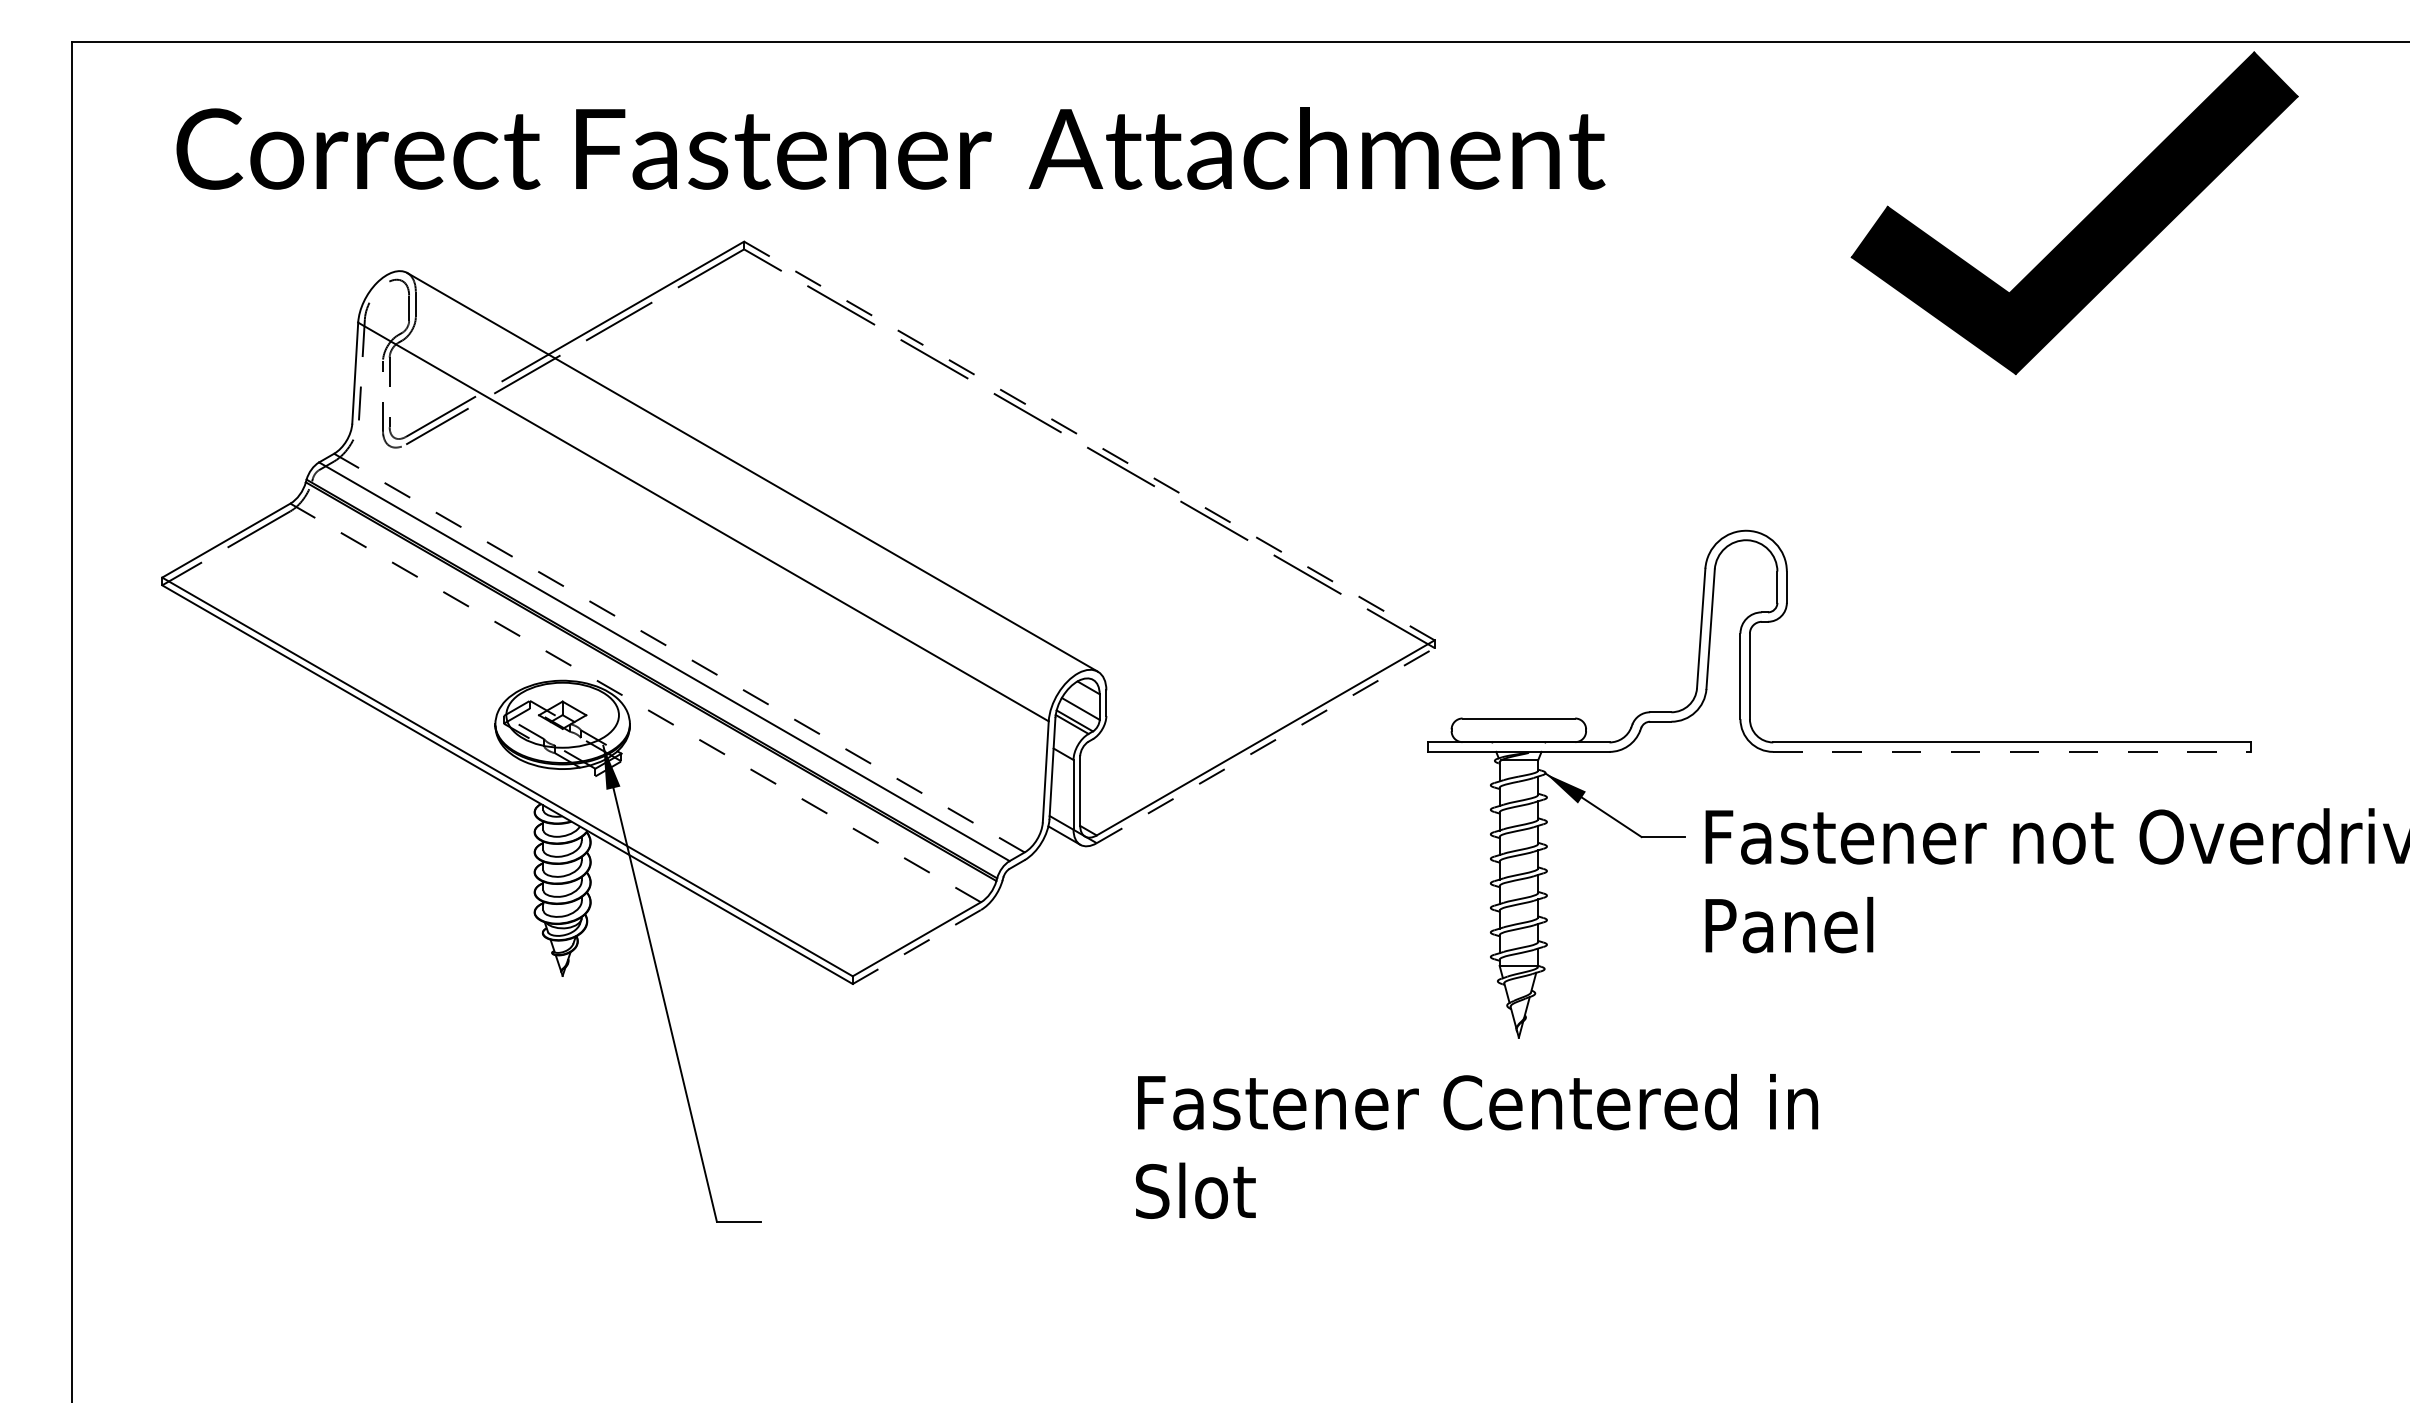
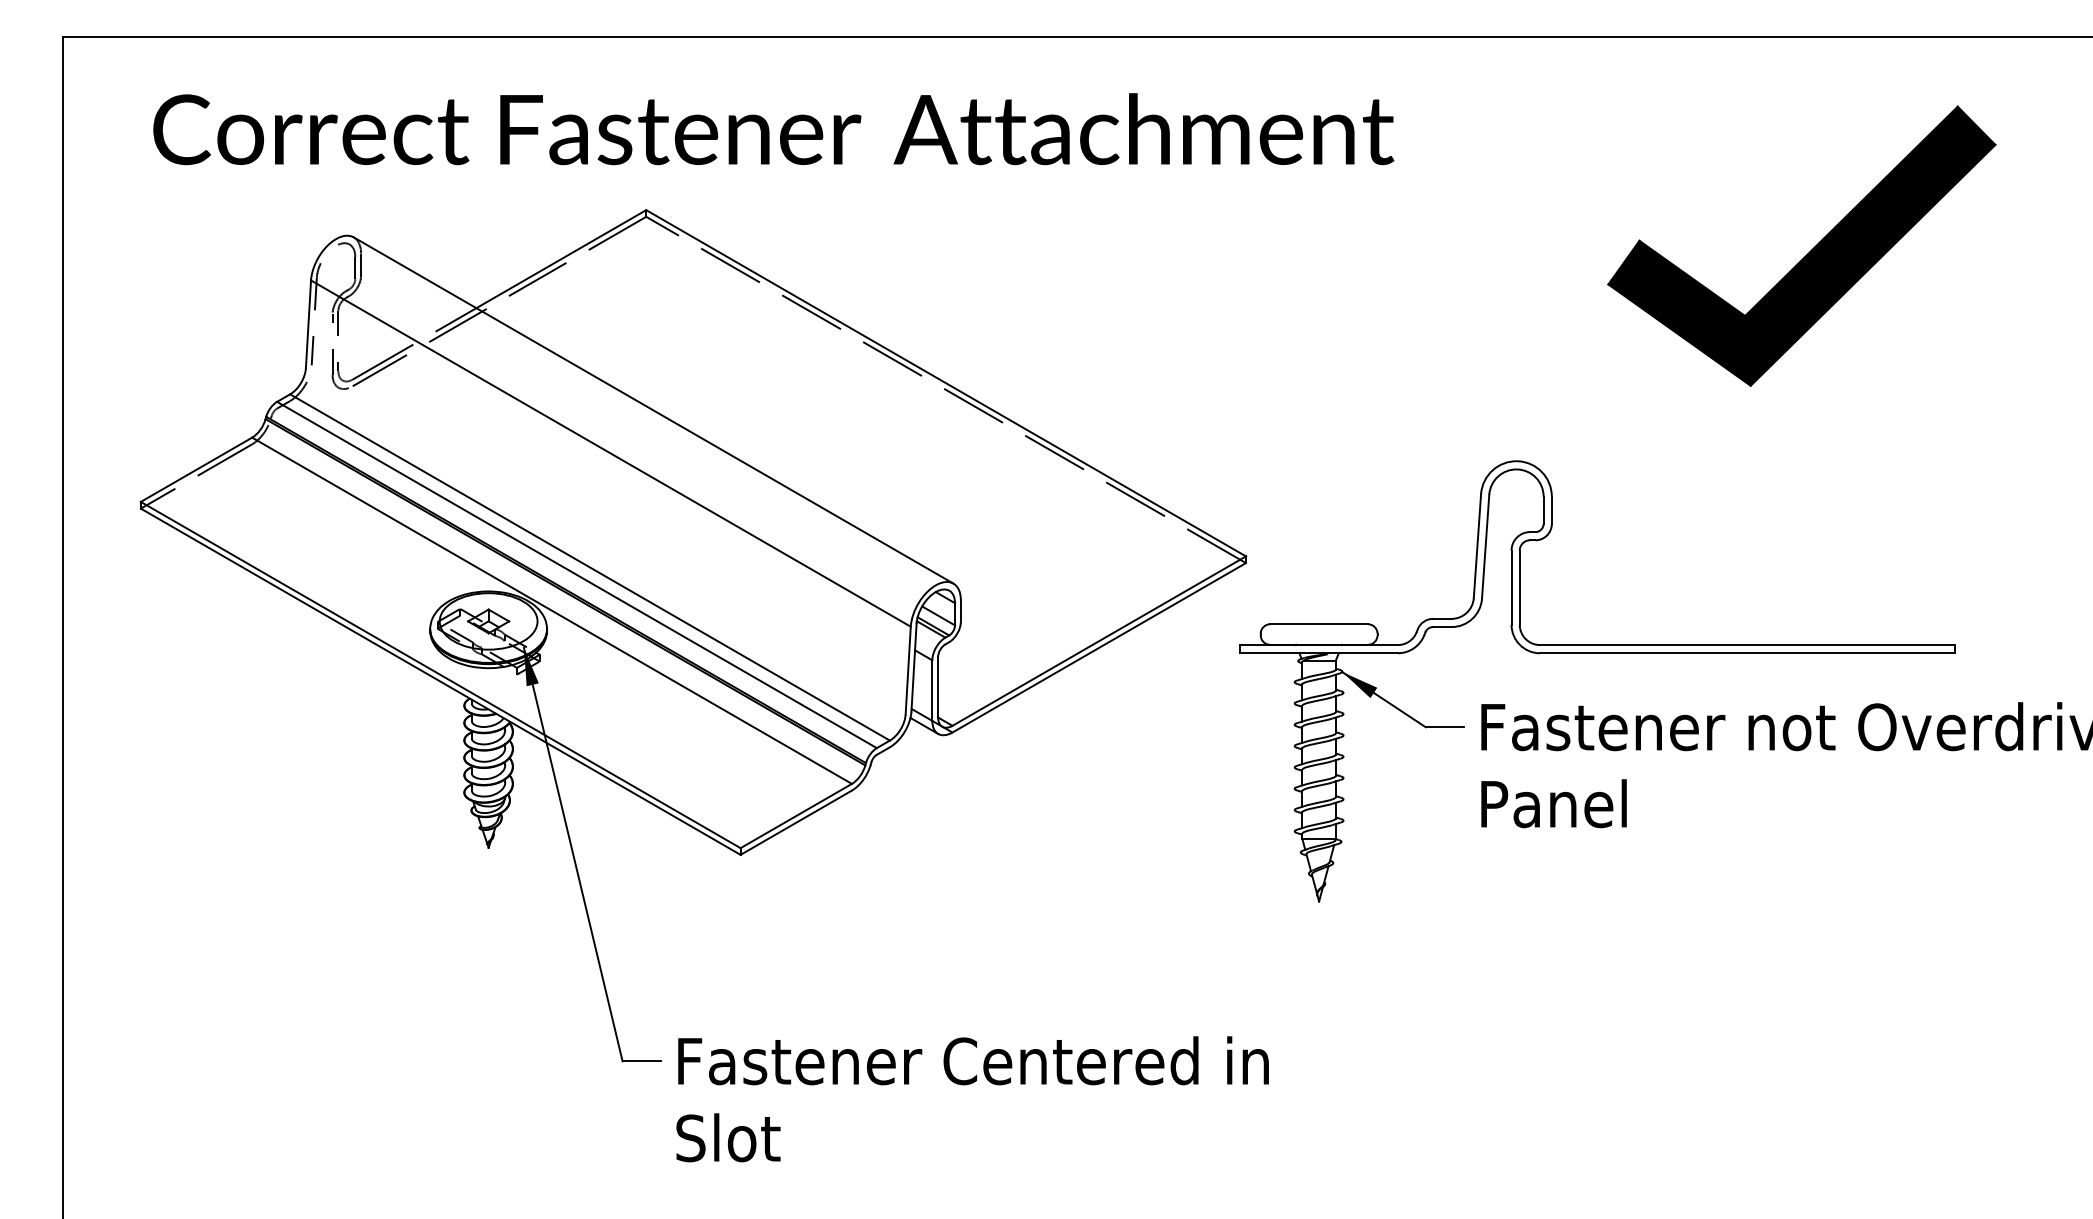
part: (2082, 220) -> (1808, 252), moved
line: (1089, 441) -> (946, 383), dashed -> solid
line: (679, 653) -> (590, 567), dashed -> solid
line: (635, 702) -> (551, 610), dashed -> solid
line: (1266, 745) -> (1099, 647), dashed -> solid
line: (2012, 751) -> (1747, 652), dashed -> solid
line: (916, 947) -> (795, 823), dashed -> solid
text: (1477, 1146) -> (973, 1099), moved

